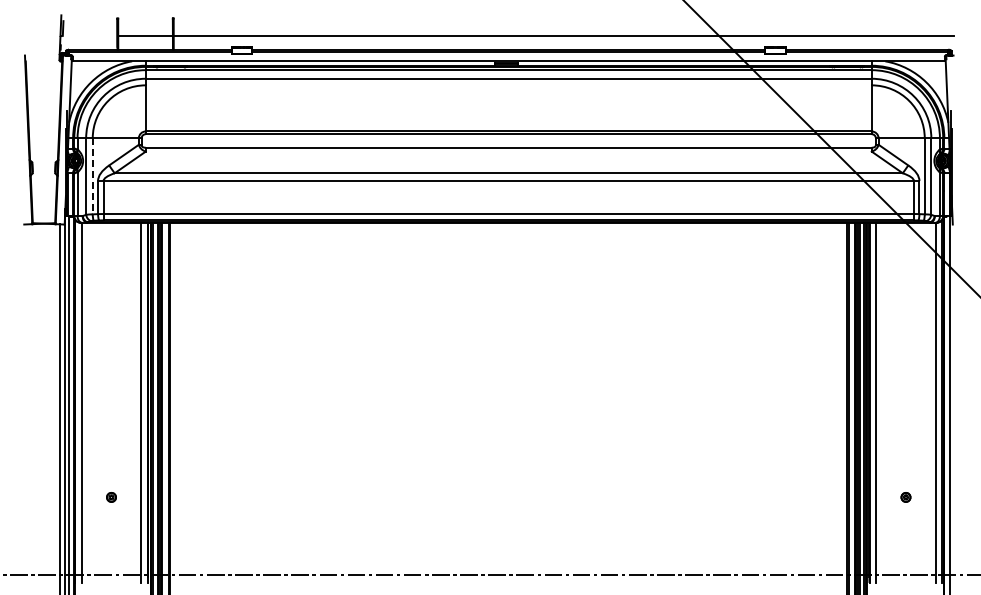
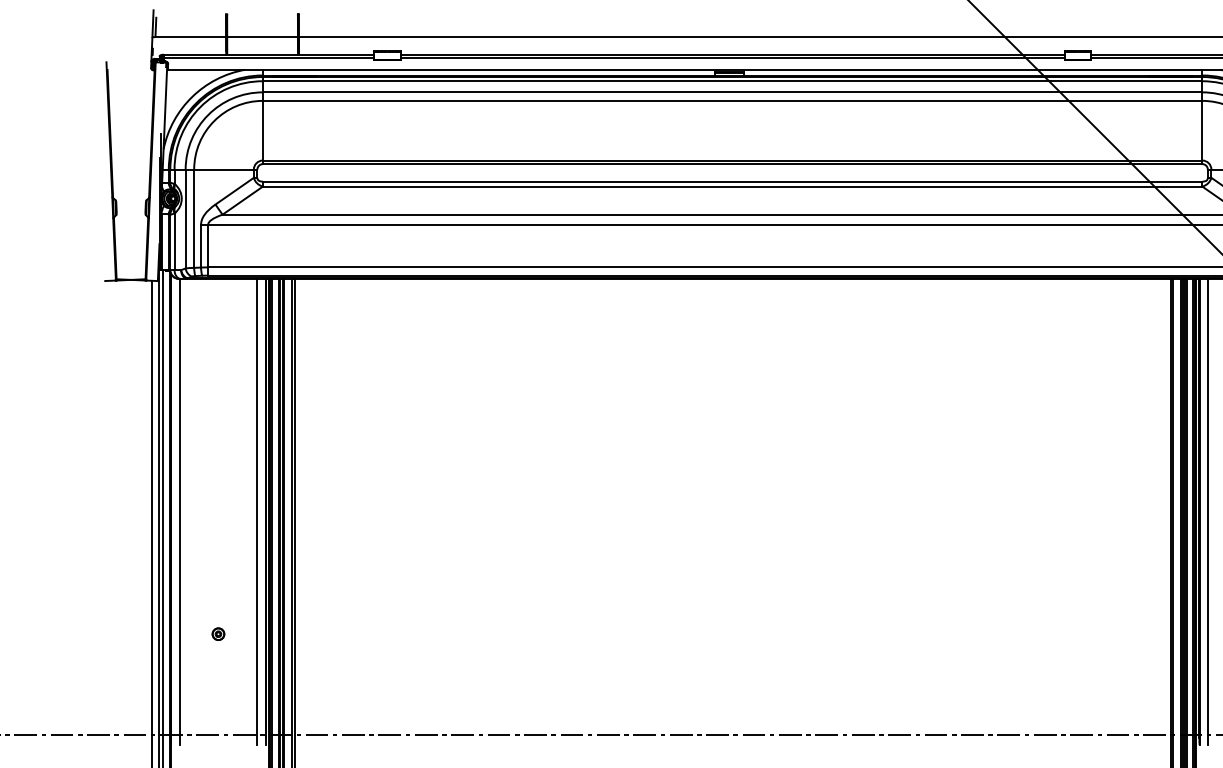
line: (90, 36) -> (191, 37), added
line: (508, 85) -> (732, 101), added
line: (508, 151) -> (732, 186), added
line: (92, 176) -> (193, 218), dashed -> solid

